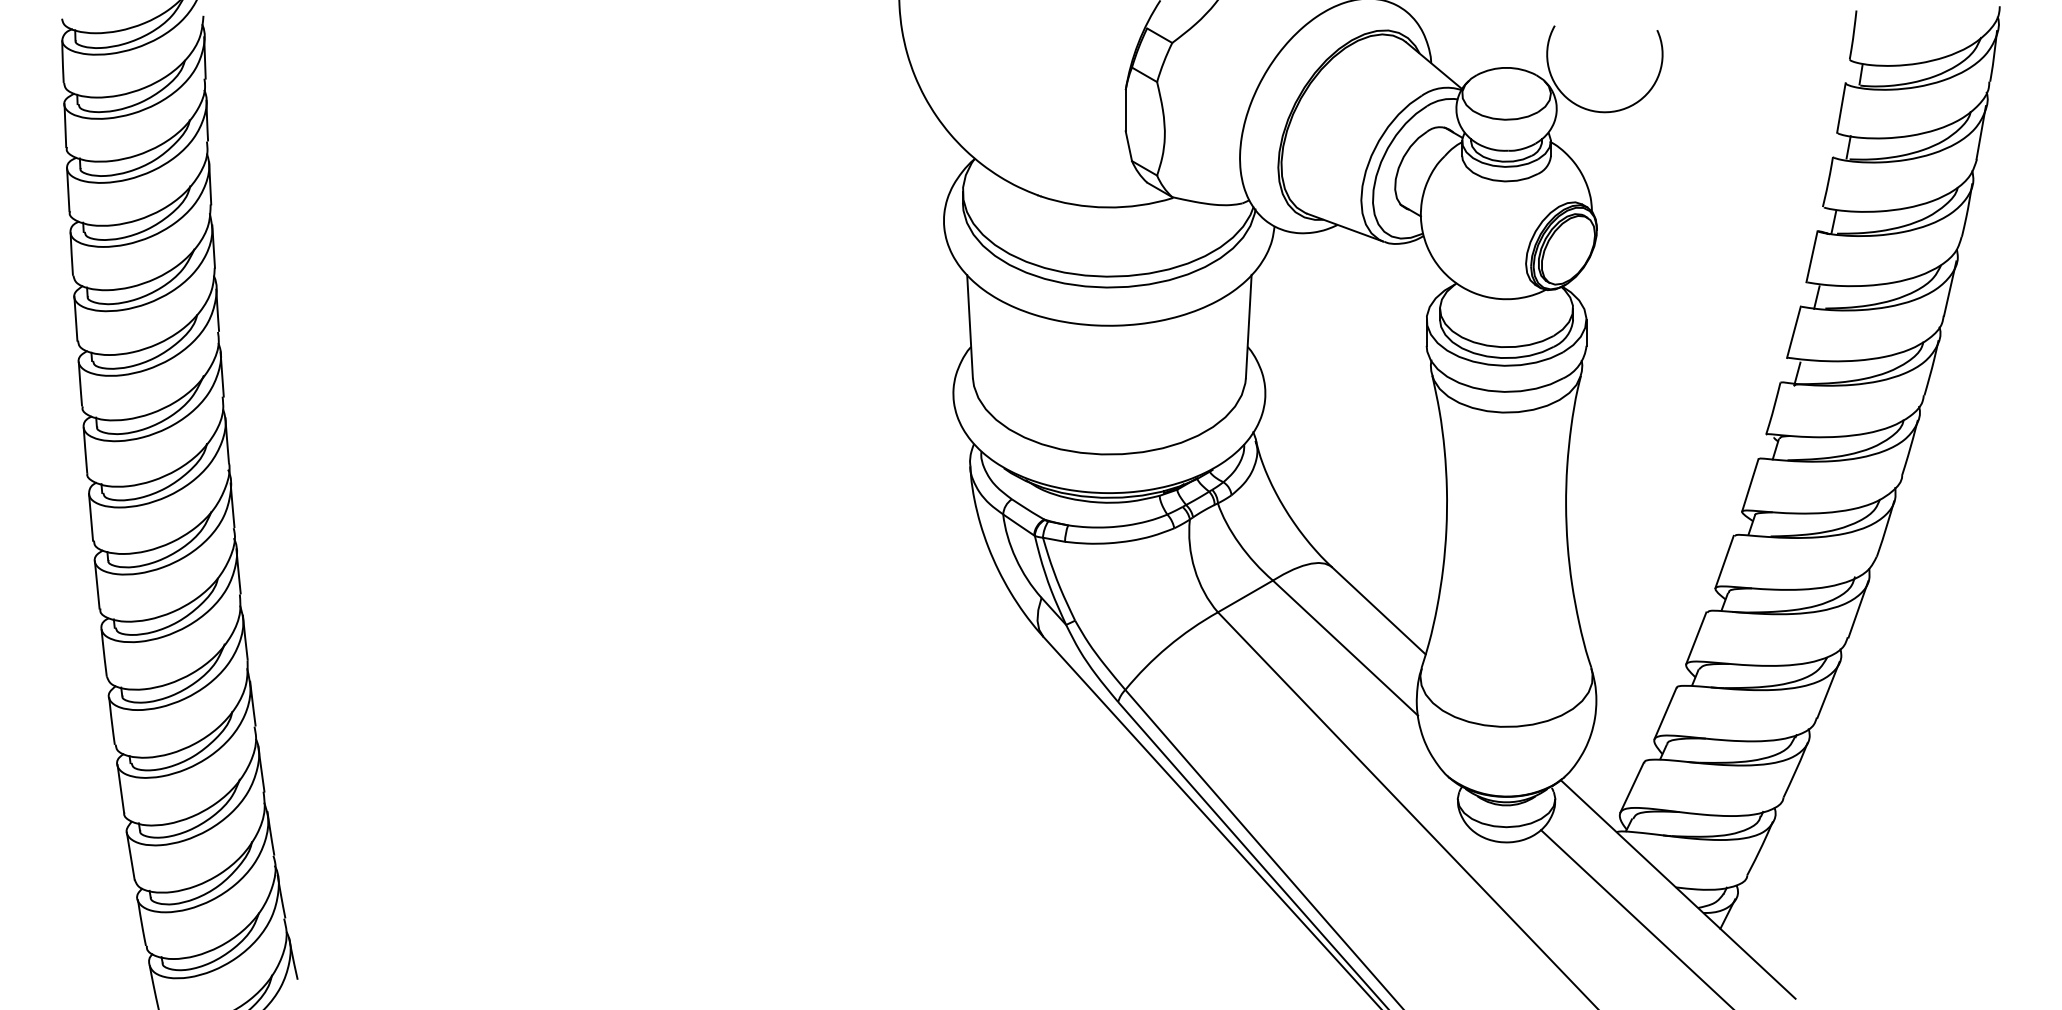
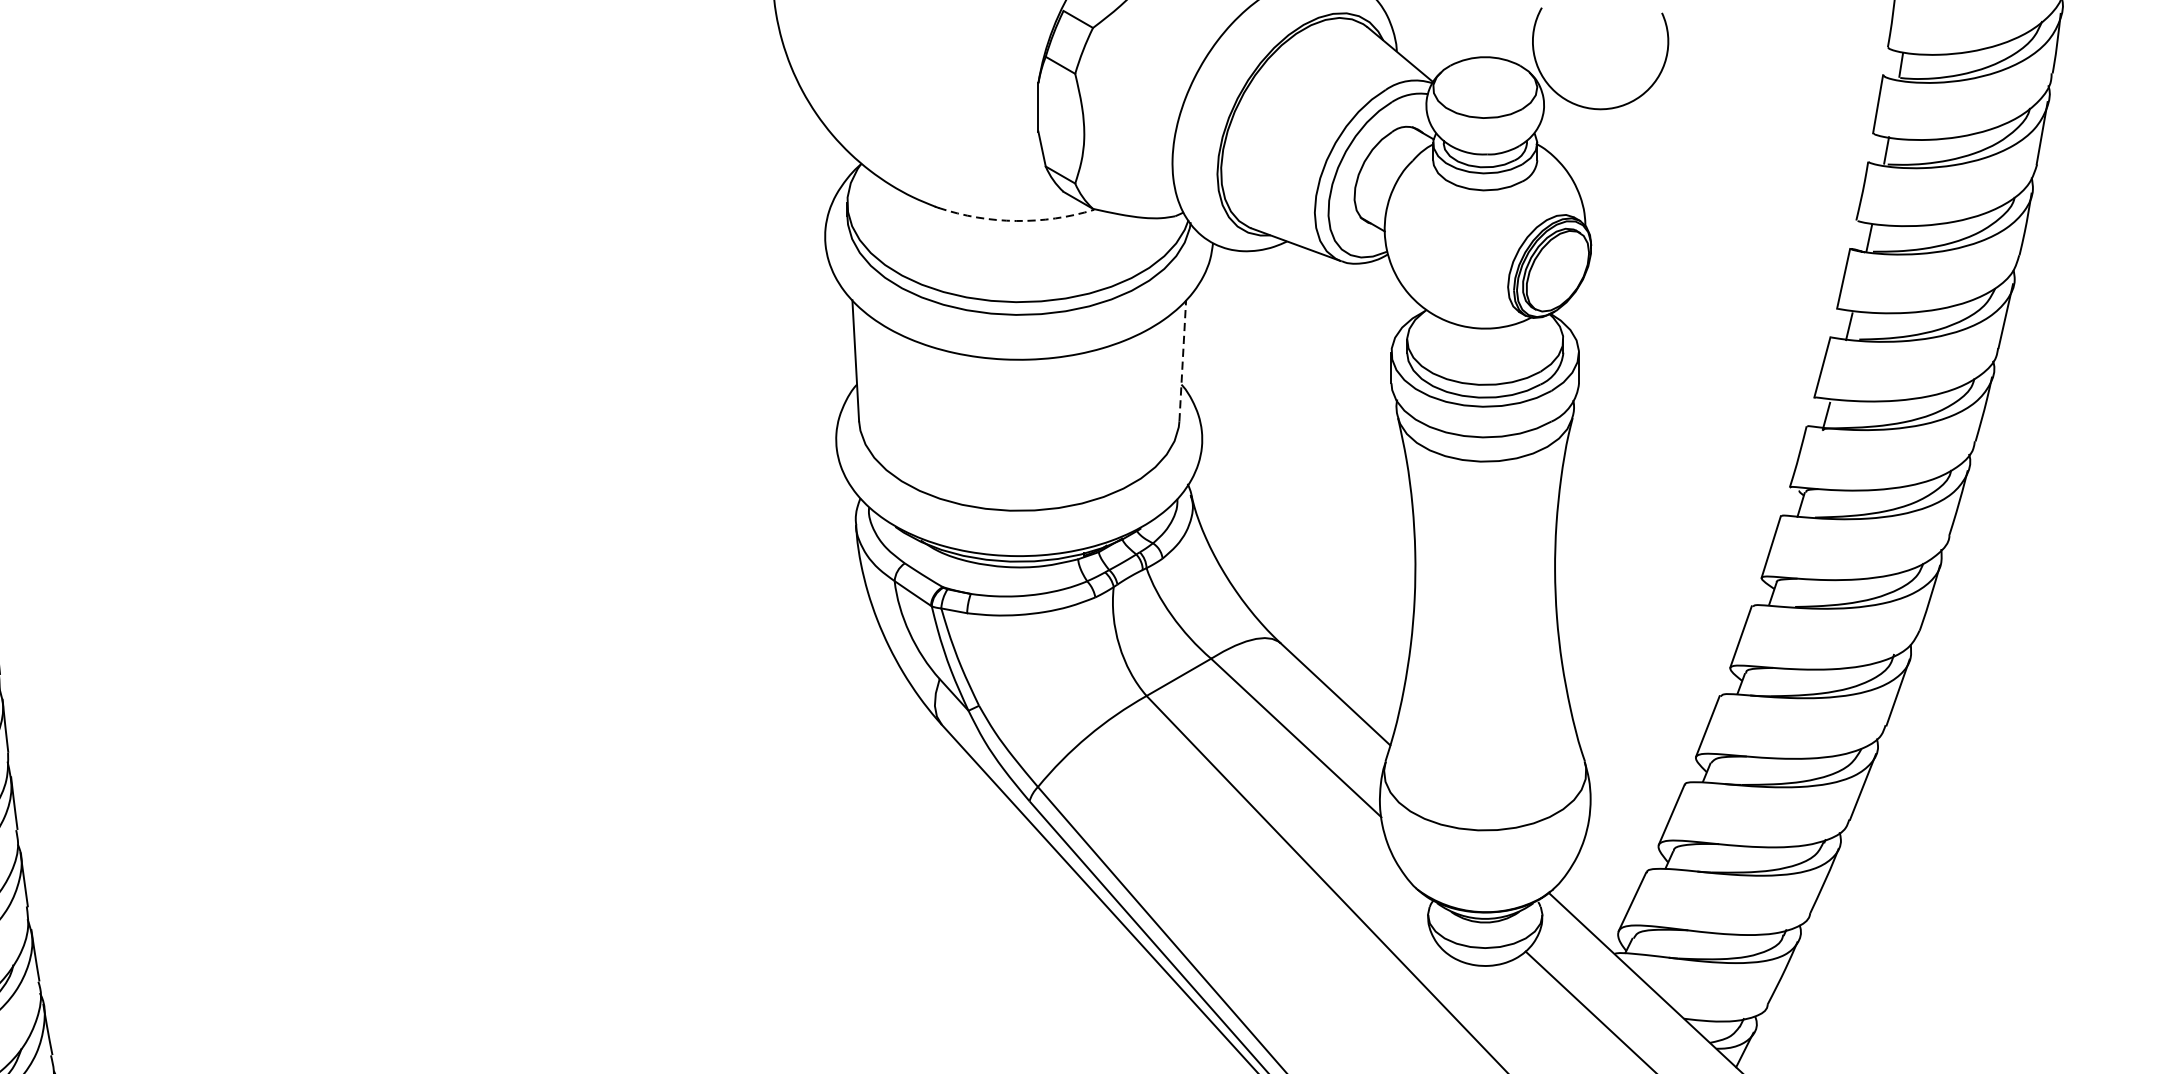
arc: (1106, 207) -> (1015, 221), solid -> dashed
line: (1248, 326) -> (1182, 360), solid -> dashed

